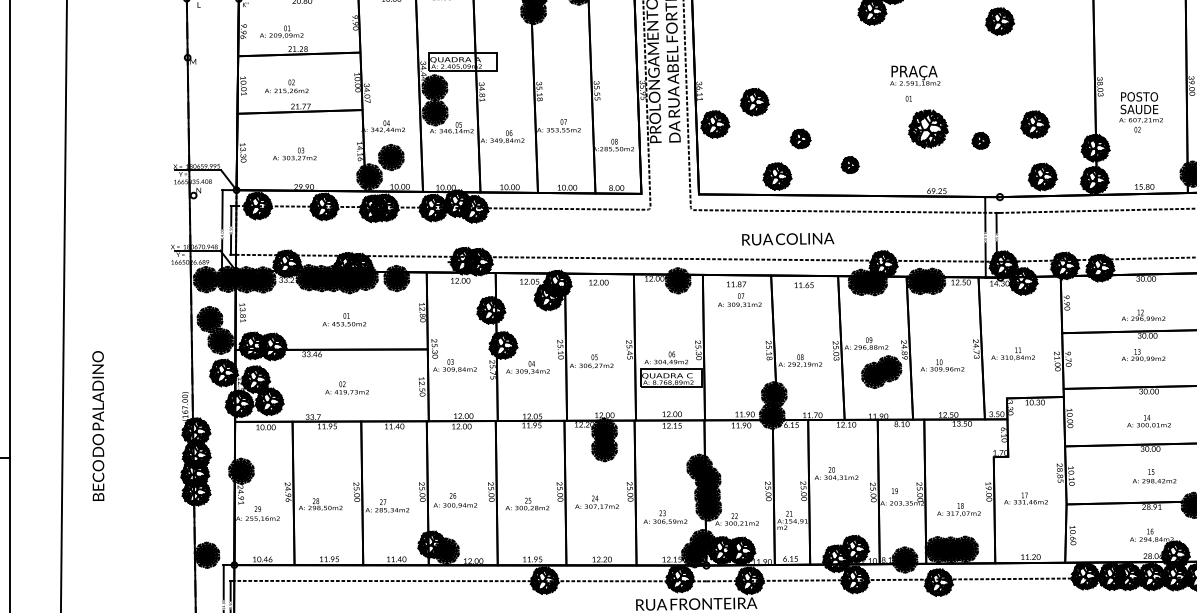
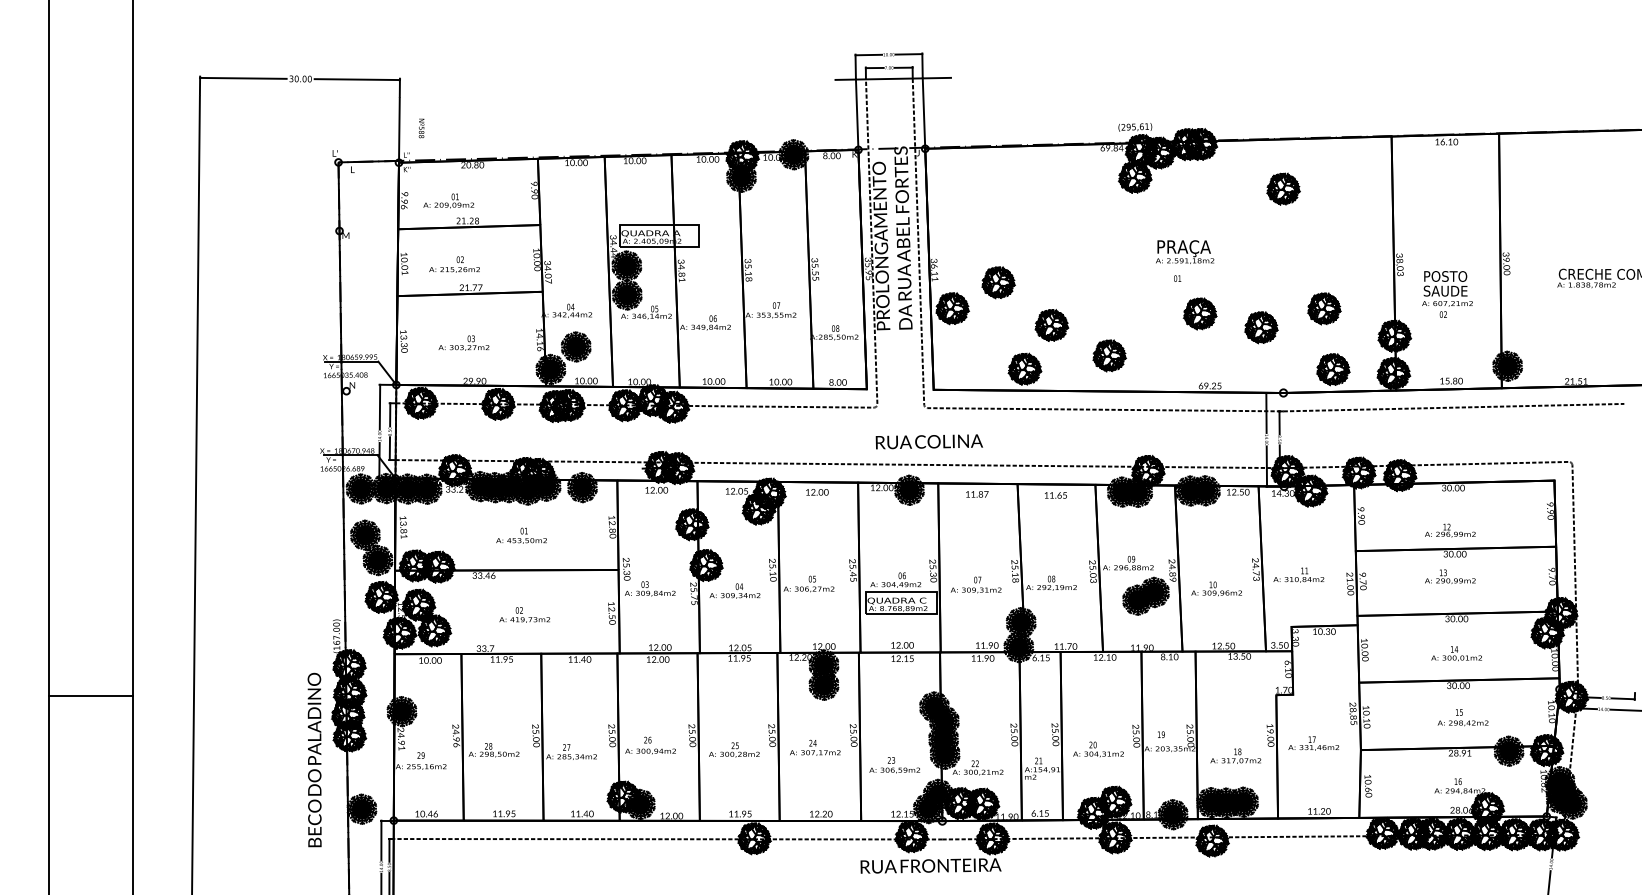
part: (927, 128) -> (1199, 313), size x0.71
part: (800, 139) -> (1051, 325), size x1.43
part: (981, 140) -> (1261, 327), size x1.67
part: (850, 164) -> (1109, 355), size x1.67
text: (787, 238) -> (928, 441), moved
text: (739, 299) -> (975, 584), moved
text: (98, 425) -> (314, 759), moved
text: (836, 473) -> (1098, 749), moved

